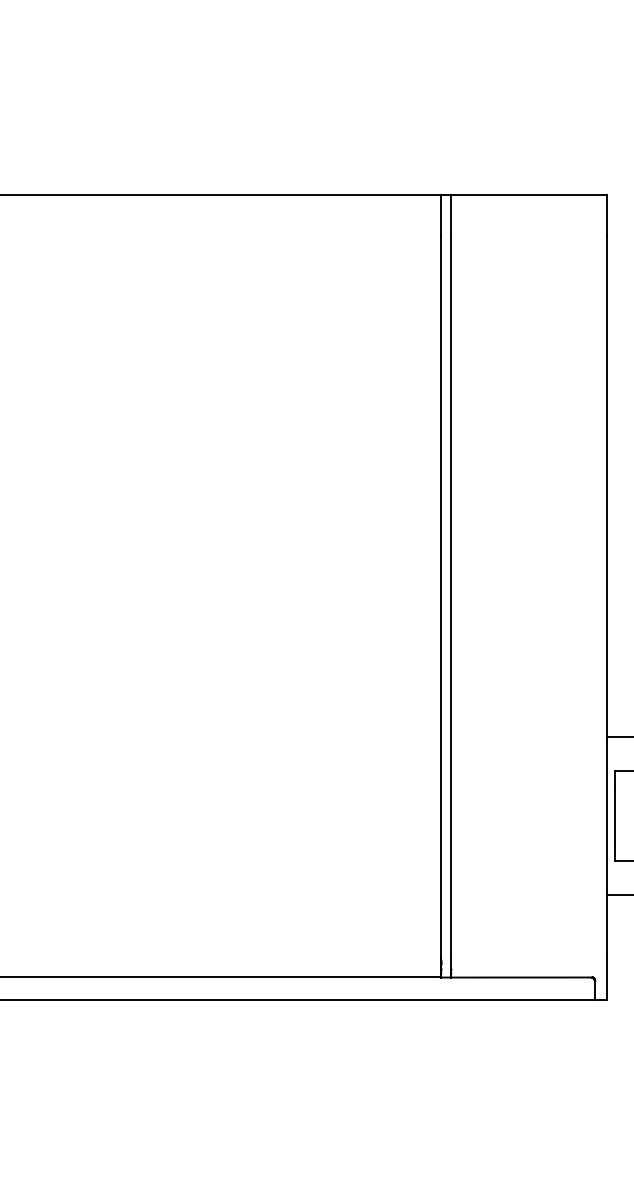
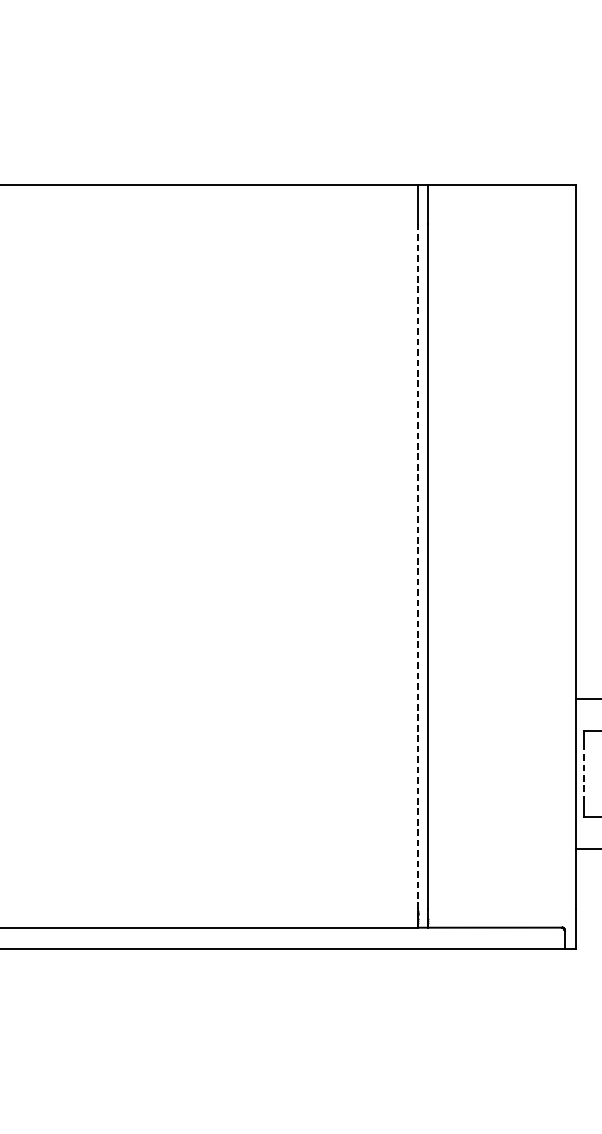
line: (440, 597) -> (418, 567), solid -> dashed
line: (615, 816) -> (584, 774), solid -> dashed

